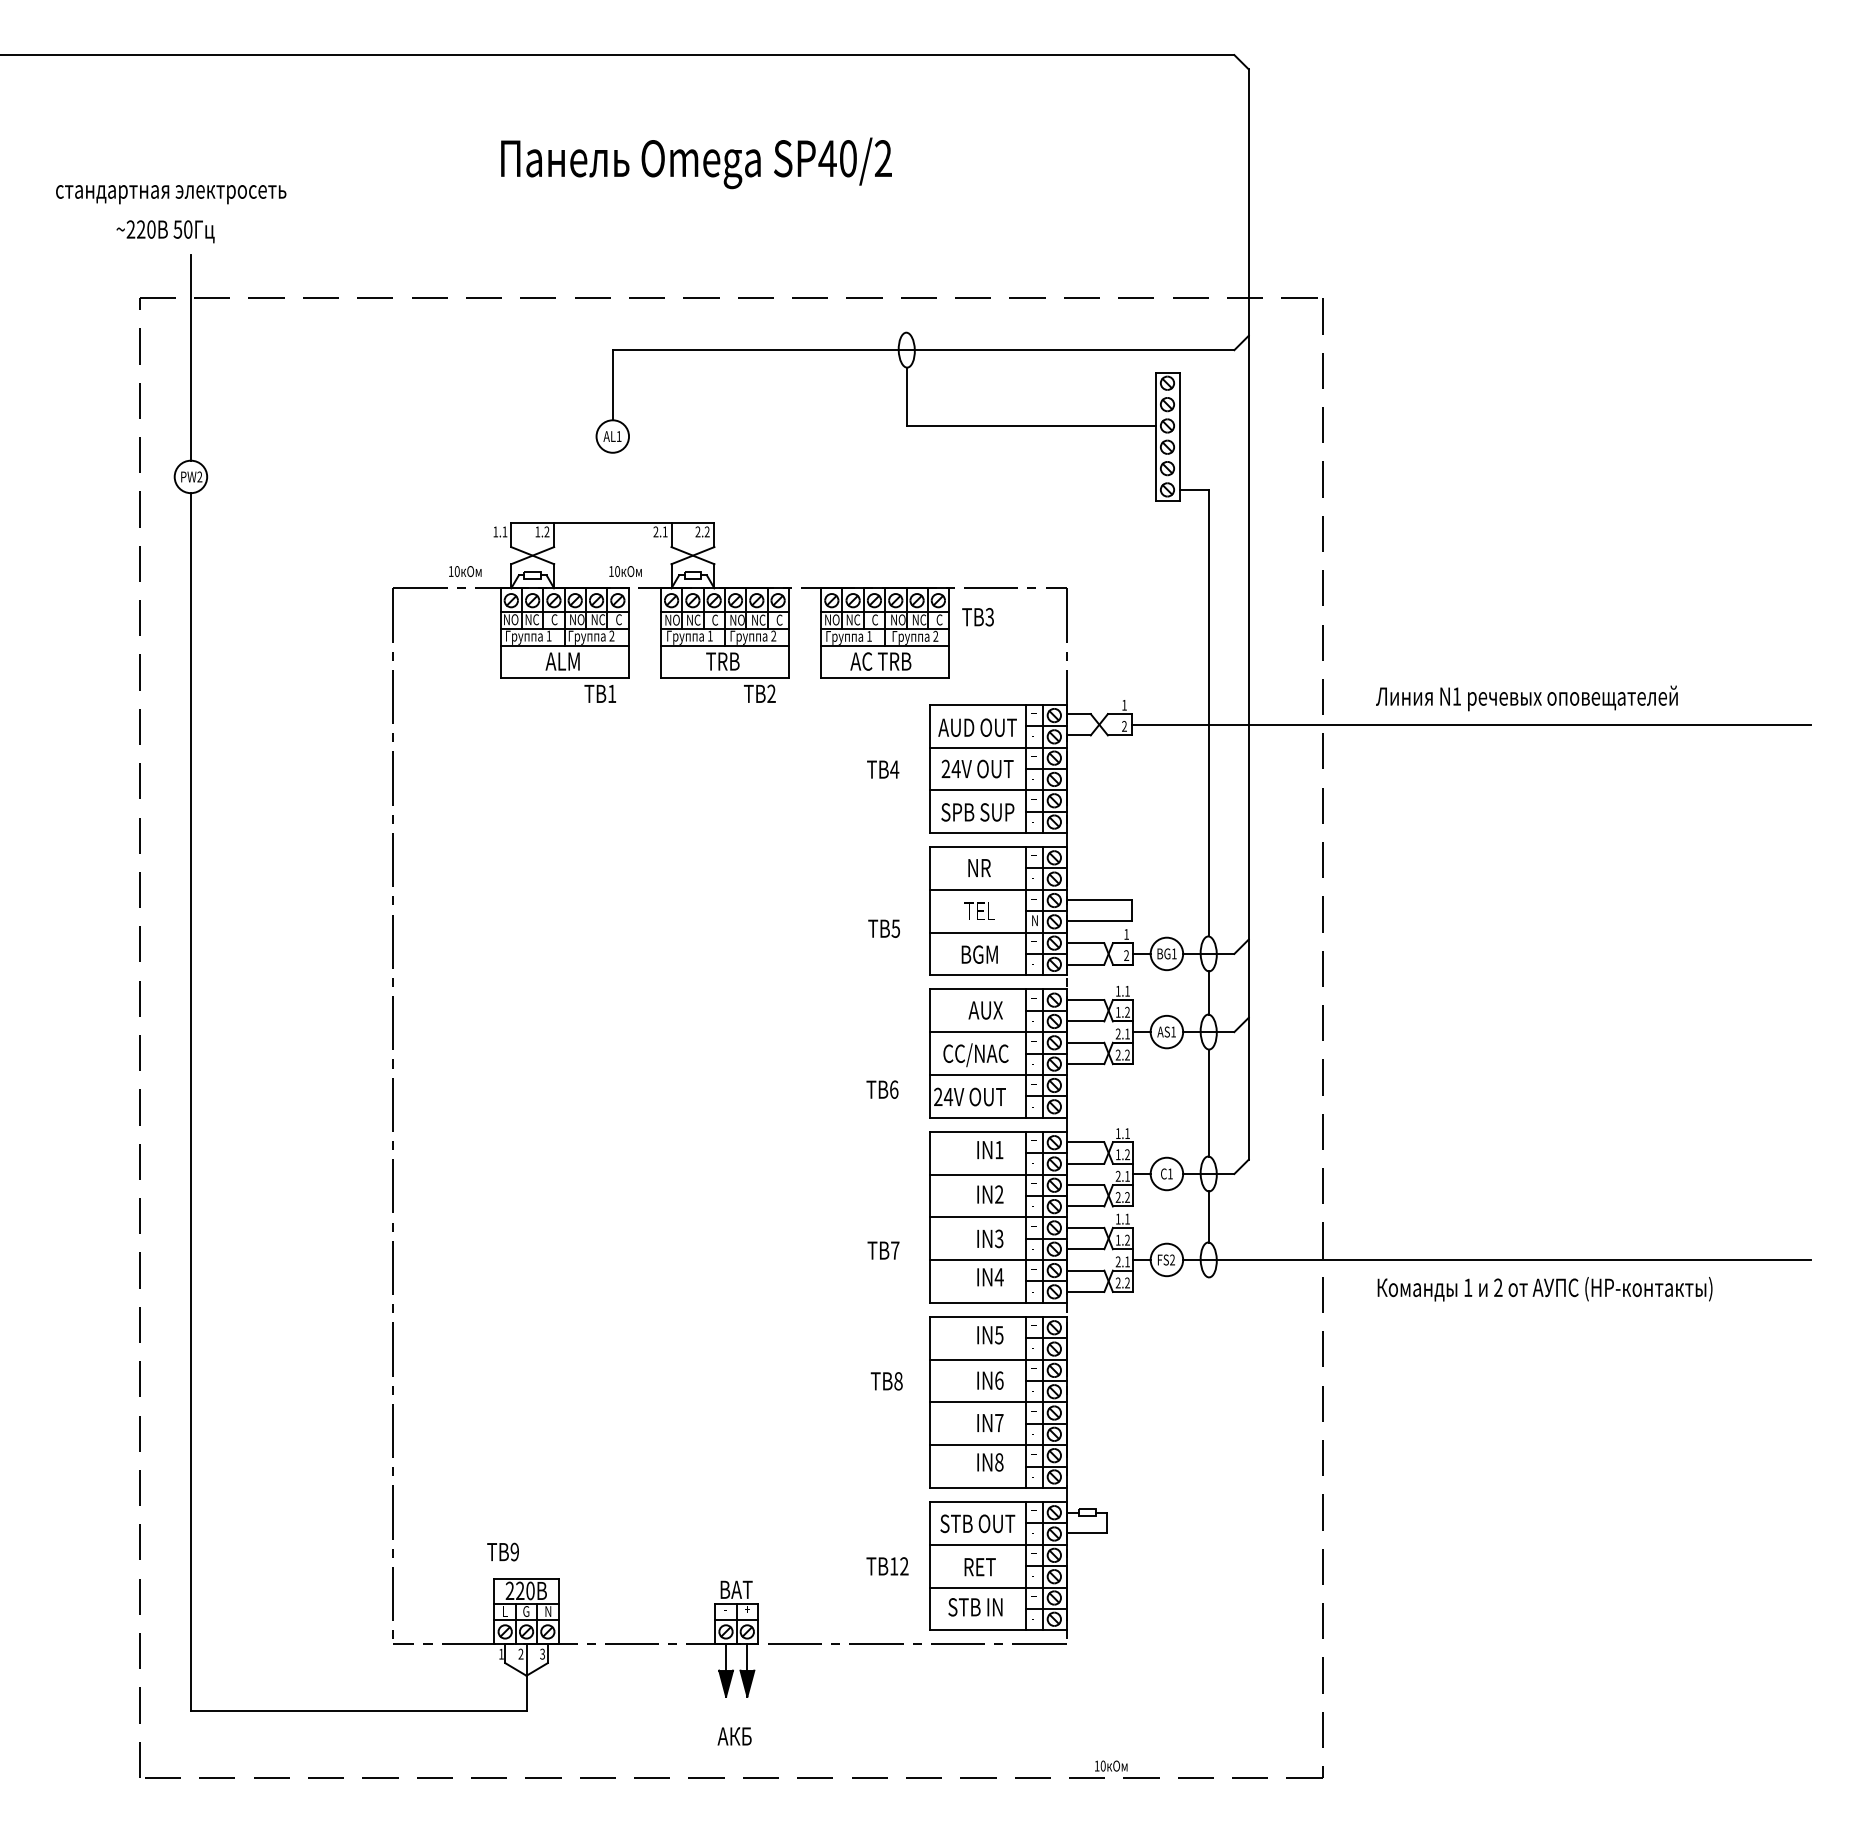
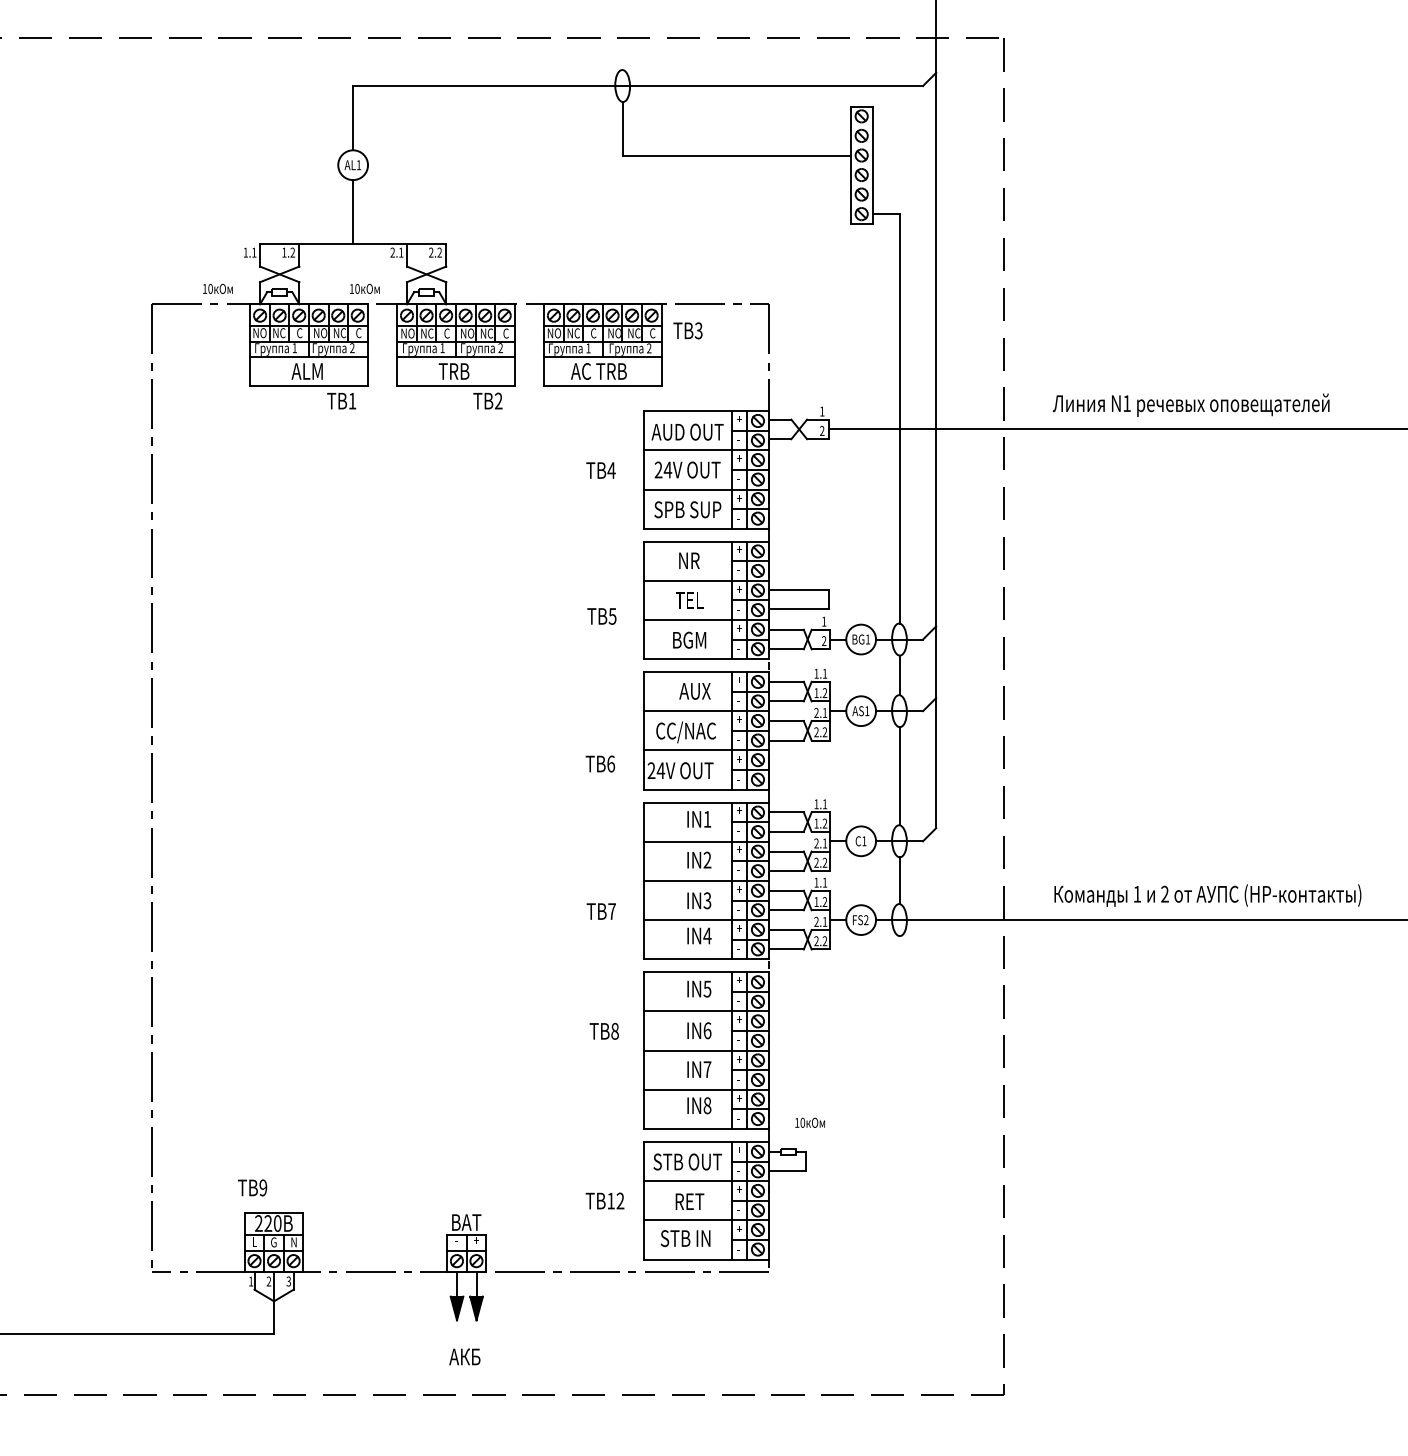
line: (612, 487) -> (352, 211), added
text: (1034, 920) -> (739, 608), N -> -
text: (1544, 1289) -> (1207, 895), moved
text: (1111, 1765) -> (810, 1122), moved

